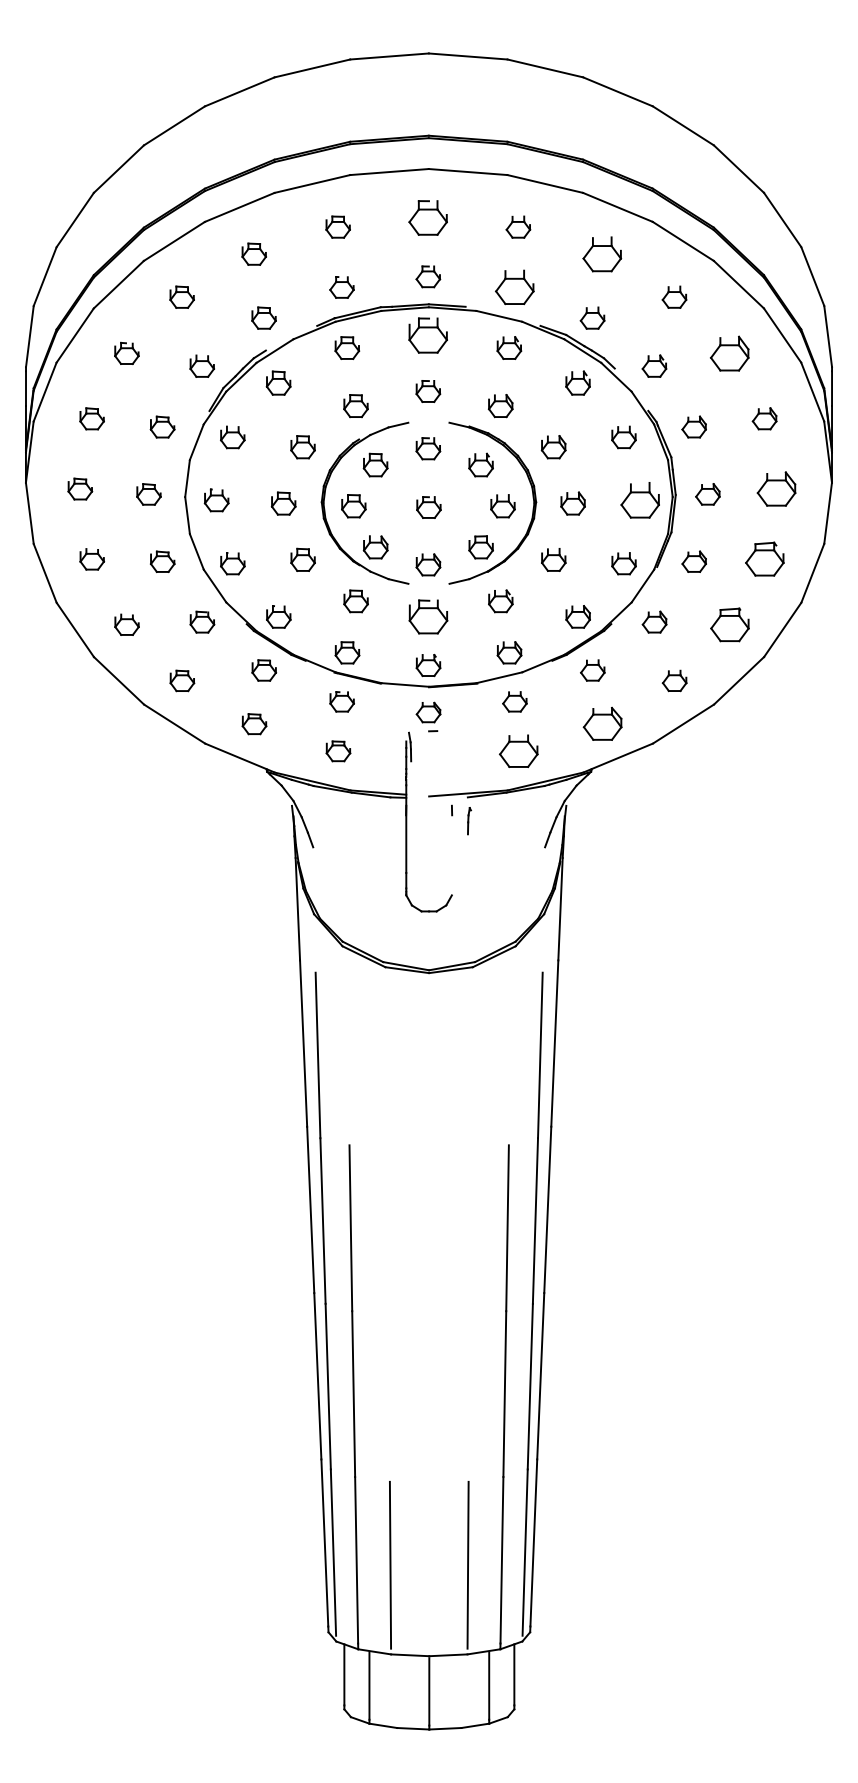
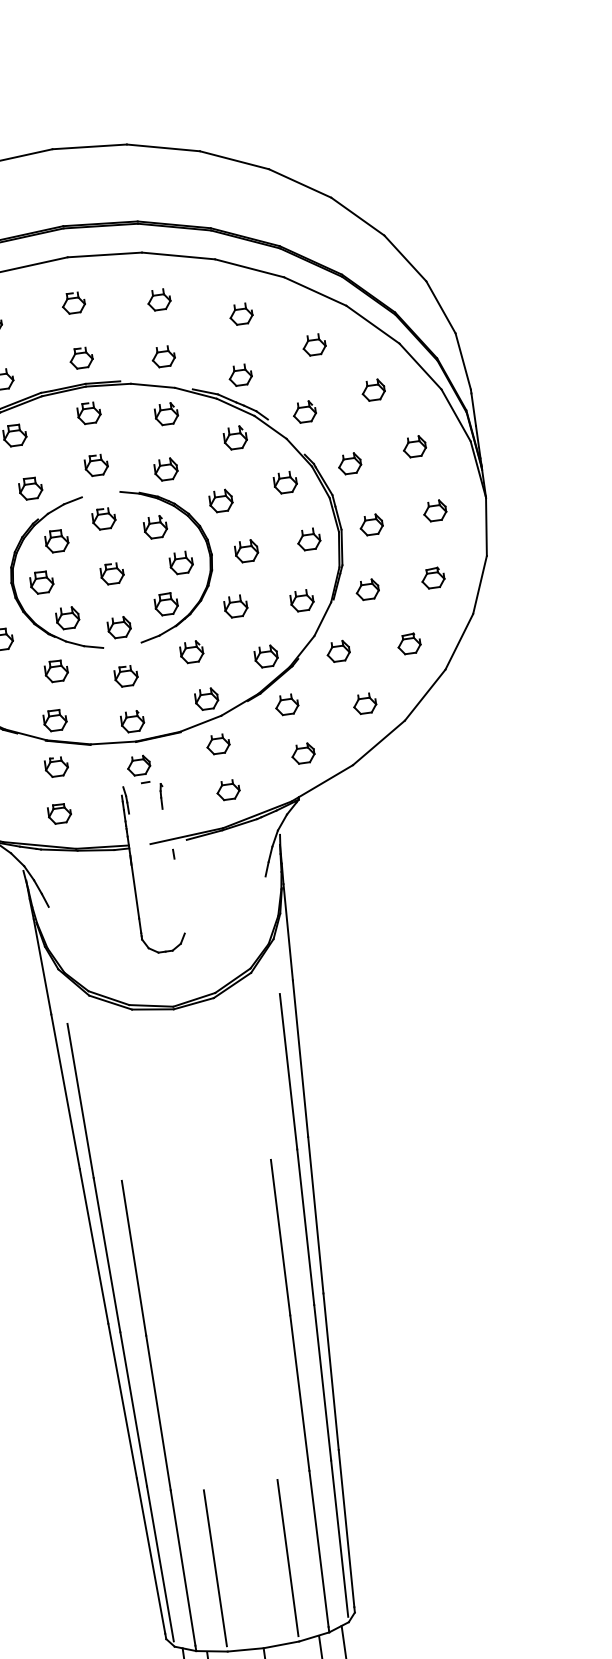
part: (428, 217) -> (73, 302), size x0.62
part: (602, 253) -> (241, 313), size x0.62
part: (514, 287) -> (163, 356), size x0.62
part: (428, 335) -> (89, 413), size x0.62
part: (729, 352) -> (373, 389), size x0.62
part: (776, 488) -> (434, 510), size x0.62
part: (639, 500) -> (308, 539), size x0.62
part: (764, 559) -> (433, 578), size x0.62
part: (428, 616) -> (126, 675), size x0.62
part: (729, 624) -> (408, 643), size x0.62
part: (602, 724) -> (303, 754), size x0.62
part: (518, 751) -> (228, 790), size x0.62
part: (469, 821) -> (162, 796), moved

